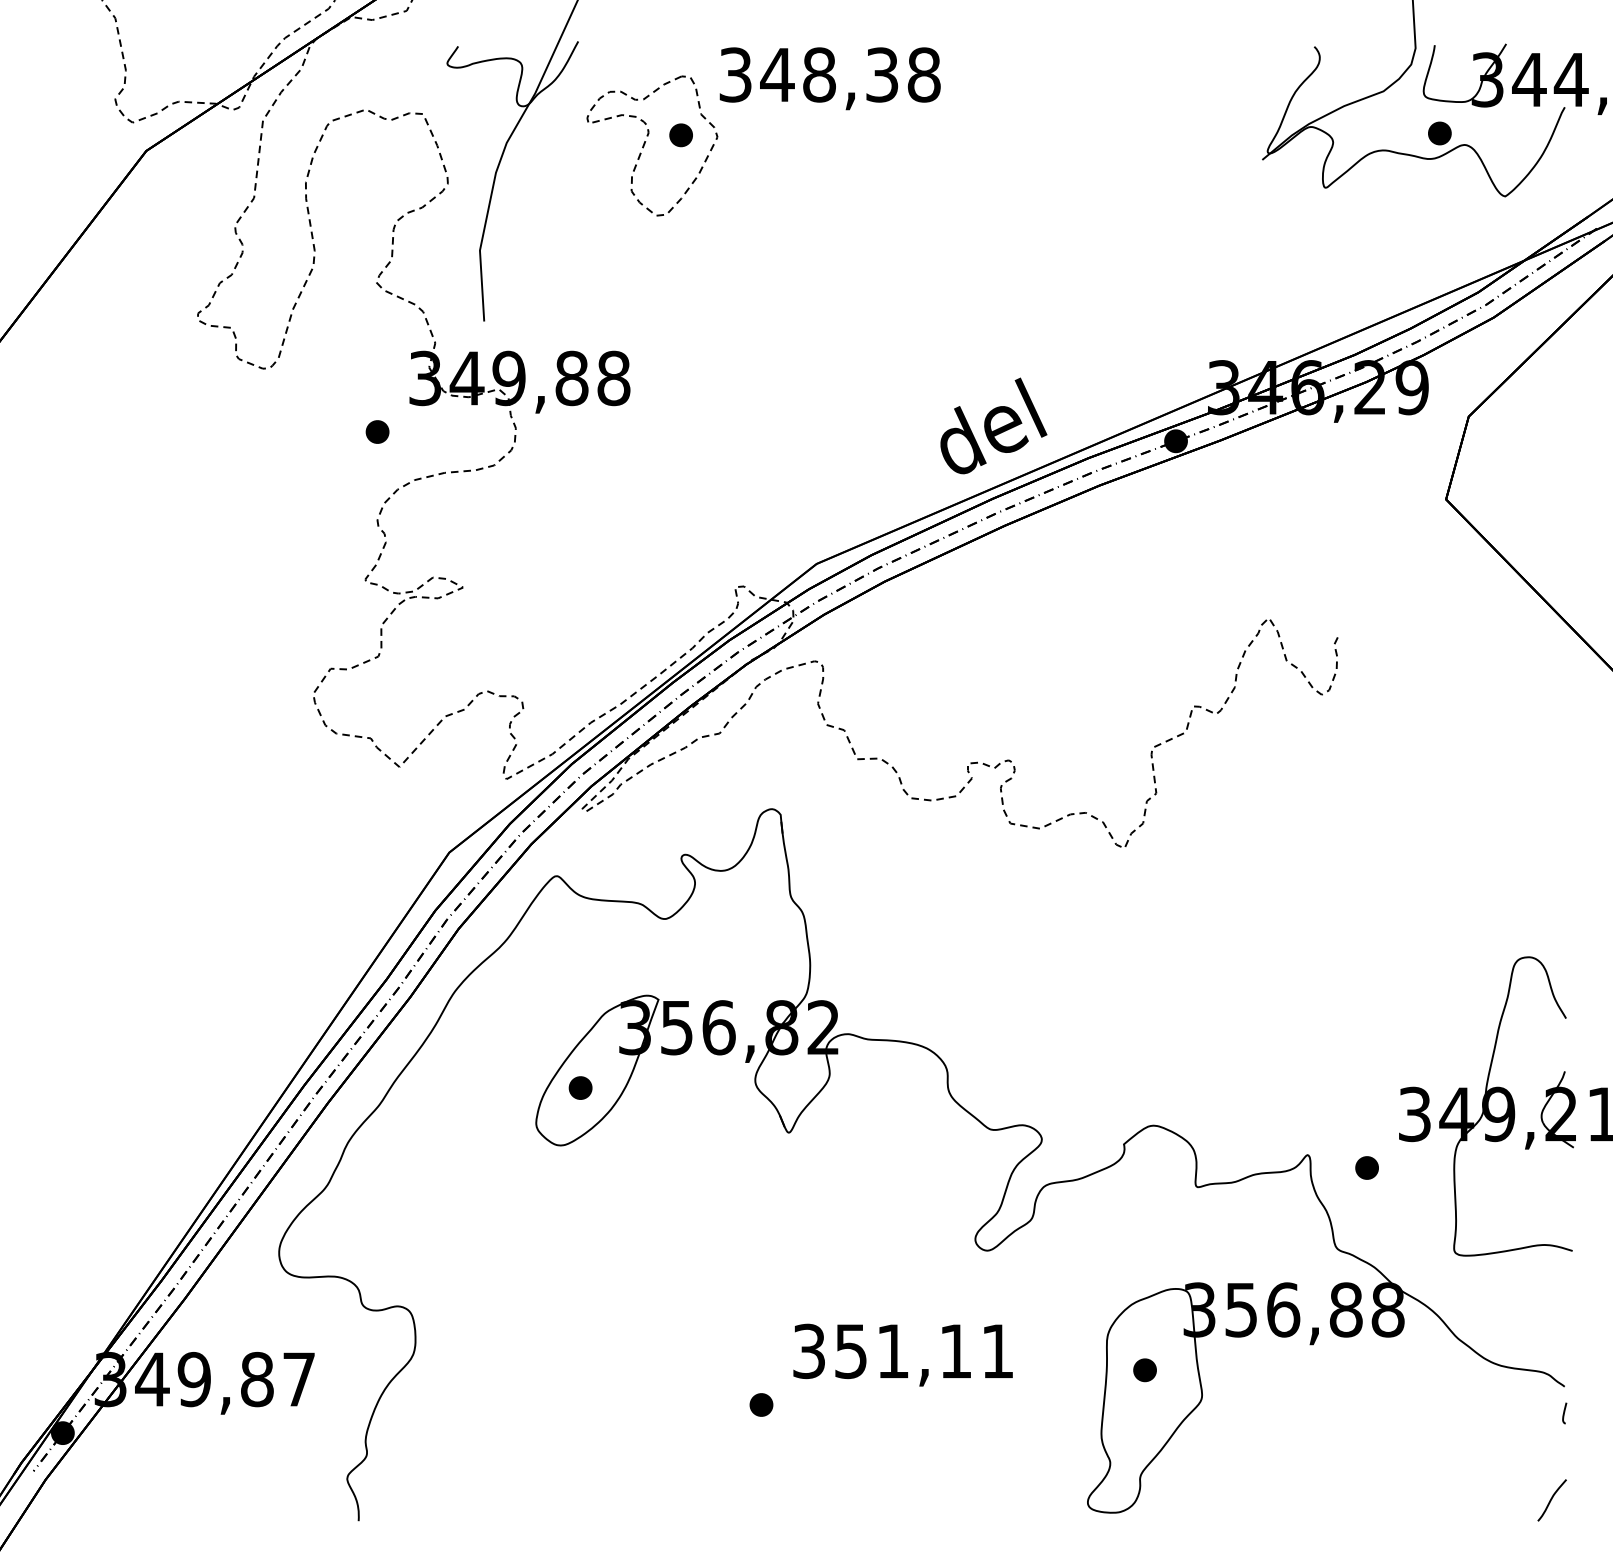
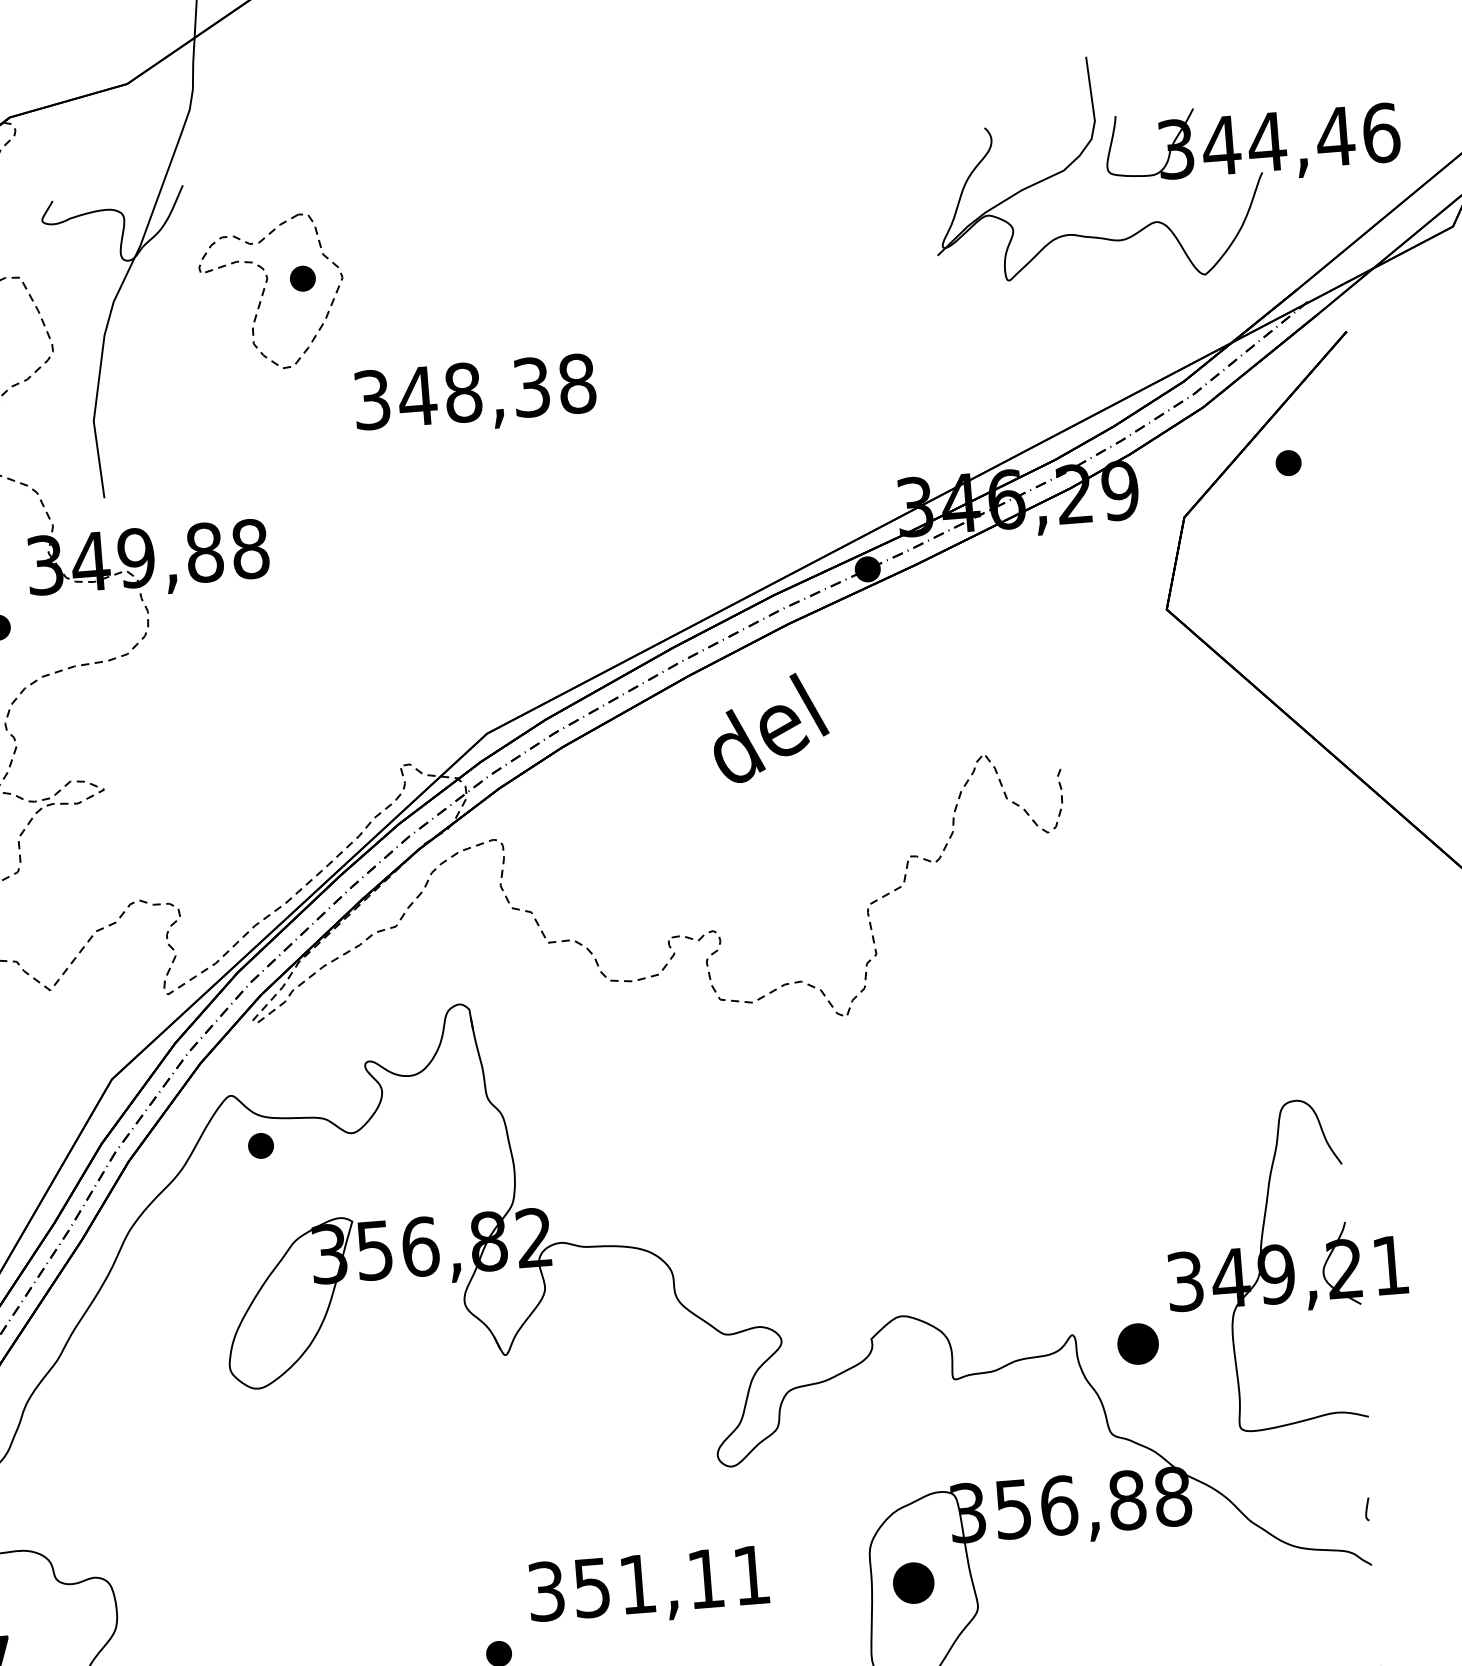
text: (829, 78) -> (474, 395), moved
part: (1439, 133) -> (1288, 463), moved
text: (993, 425) -> (770, 727), moved
part: (580, 1087) -> (260, 1145), moved
part: (1366, 1167) -> (1137, 1343), size x1.6
part: (1144, 1370) -> (913, 1583), size x1.6
curve: (1564, 1413) -> (1367, 1509), moved

